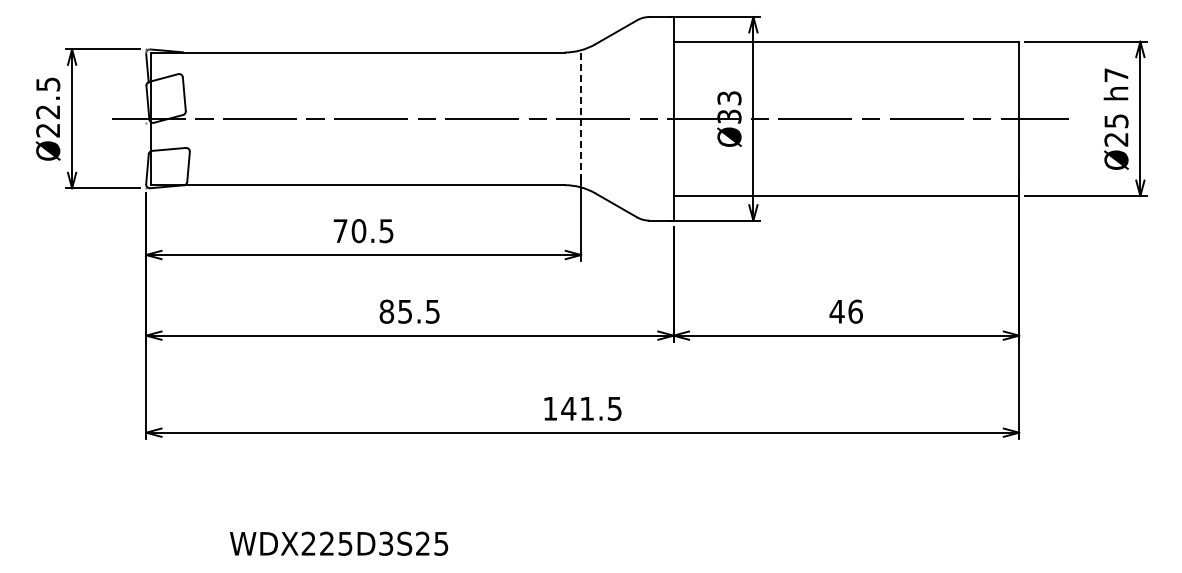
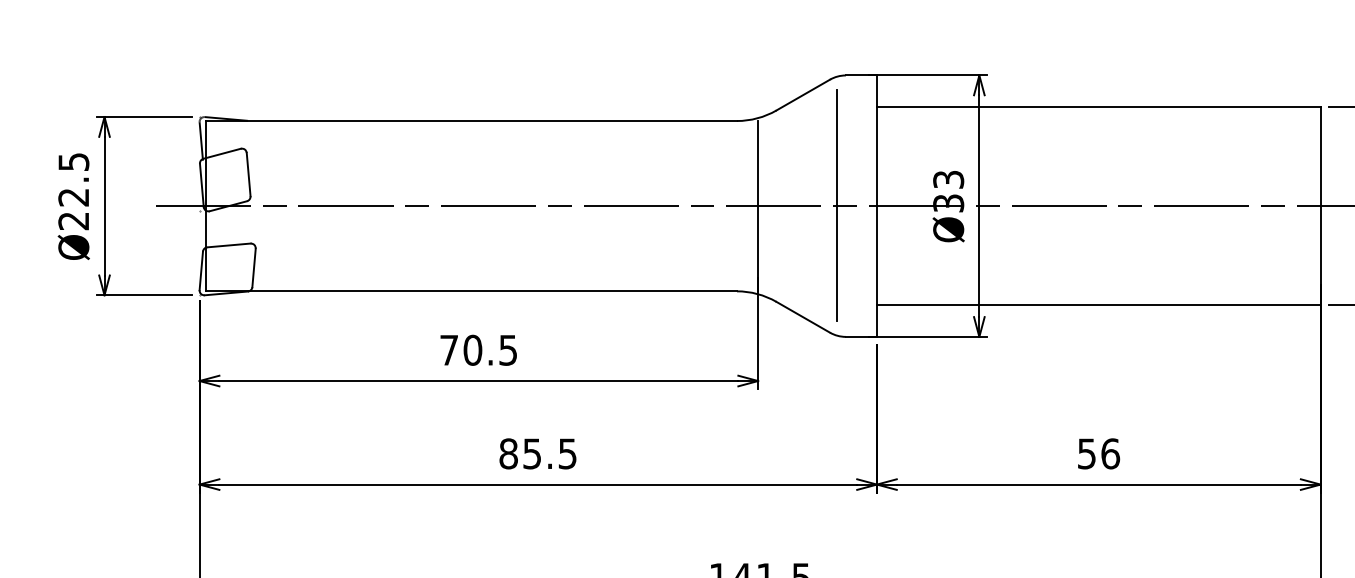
line: (642, 118) -> (836, 205), added
line: (581, 119) -> (758, 207), dashed -> solid
text: (836, 311) -> (1086, 453), 46 -> 56

